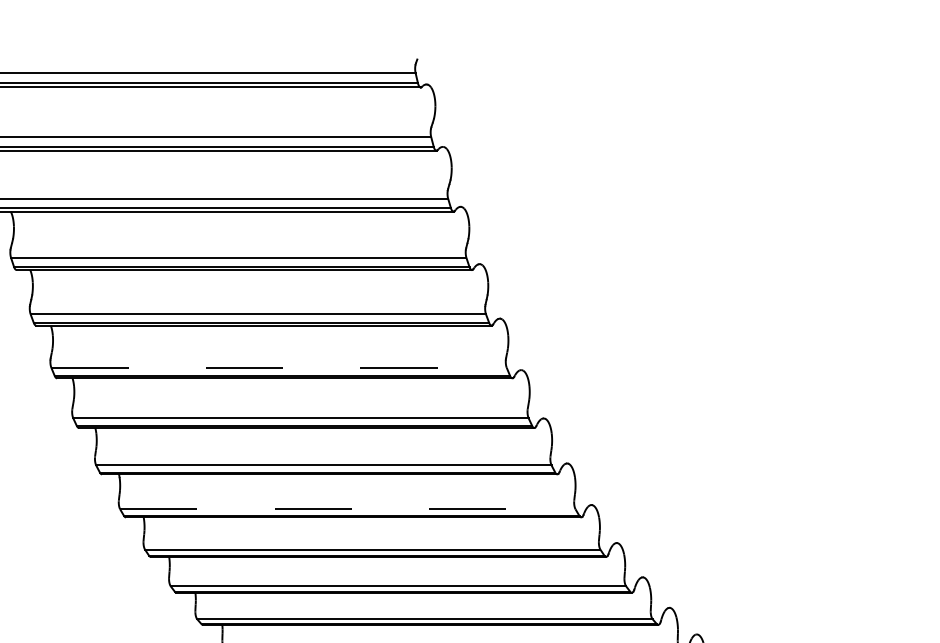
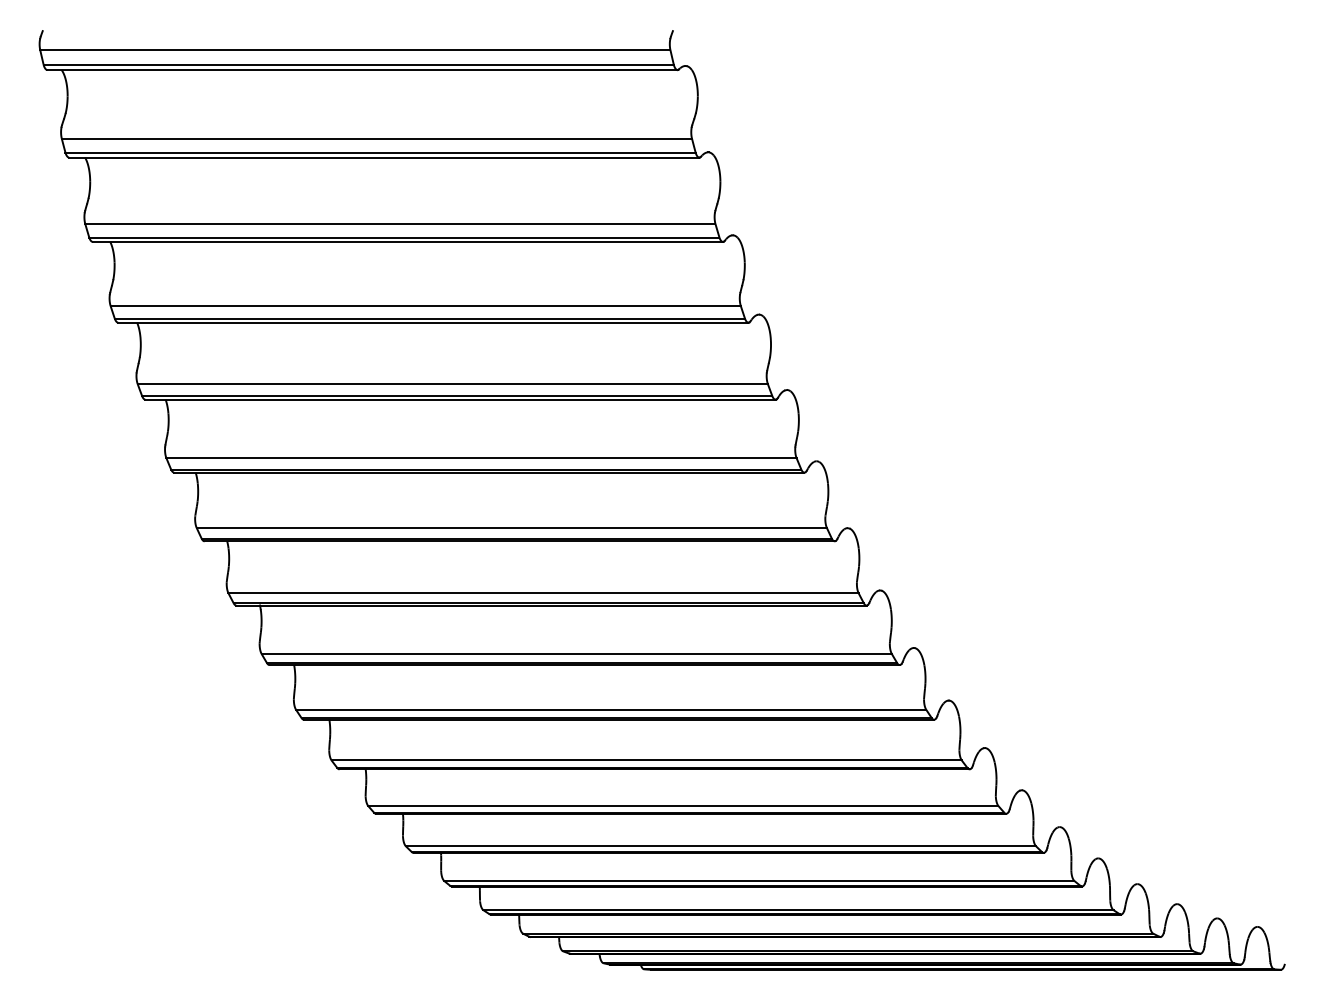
line: (279, 368) -> (481, 458), dashed -> solid
line: (348, 509) -> (577, 653), dashed -> solid

